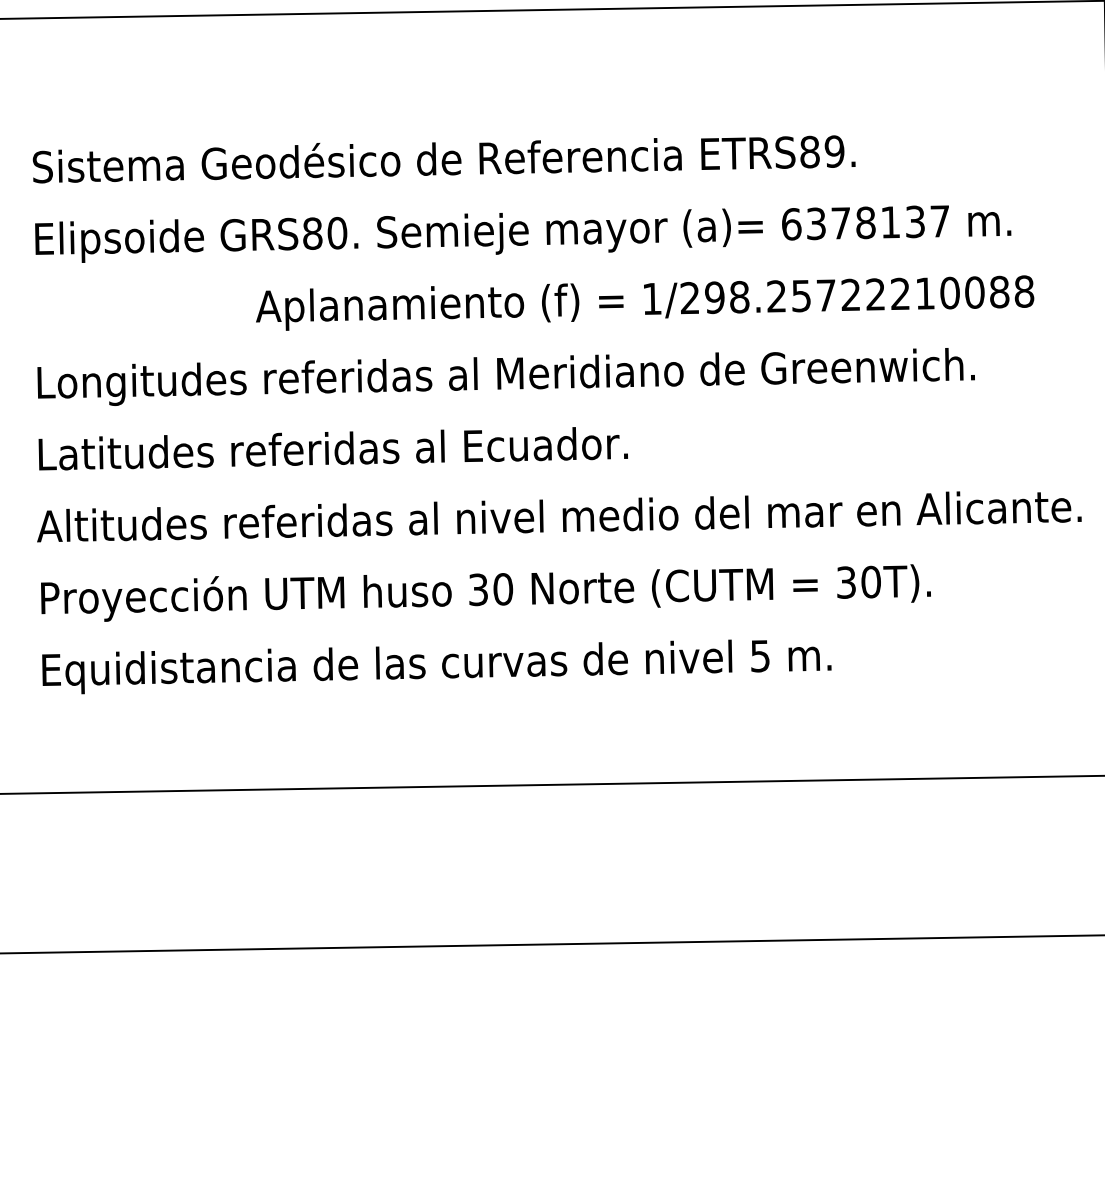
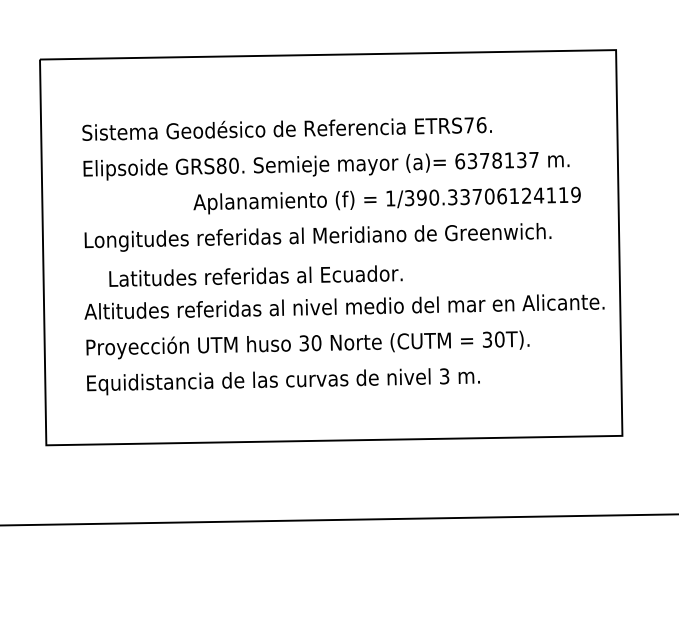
text: (822, 152) -> (475, 125), ETRS89. -> ETRS76.
text: (856, 294) -> (492, 196), 1/298.25722210088 -> 1/390.33706124119
text: (332, 447) -> (255, 275), moved
text: (760, 654) -> (444, 375), 5 -> 3

